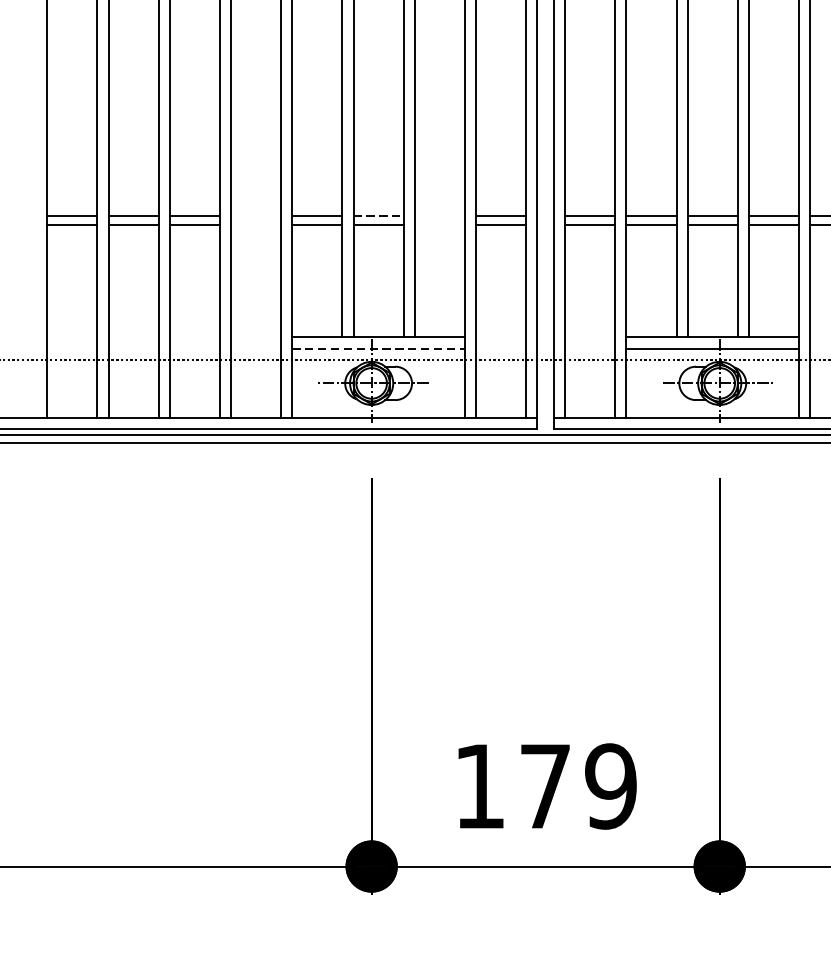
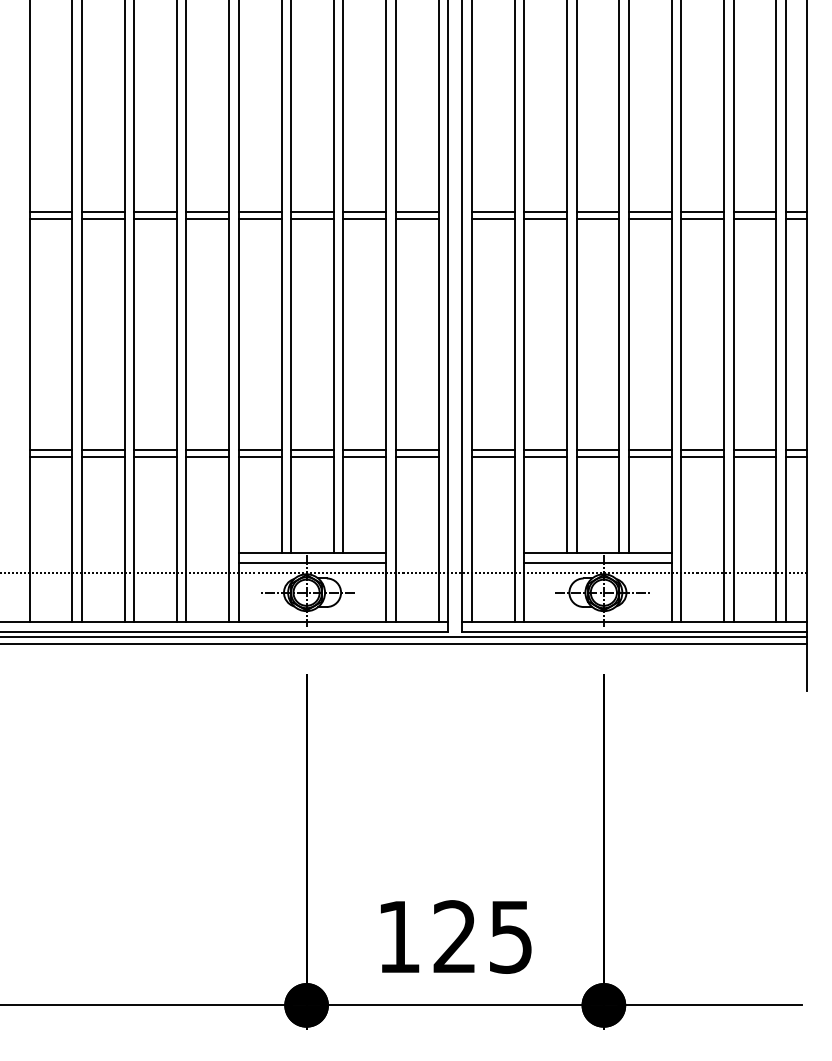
line: (255, 216) -> (207, 450), added
line: (379, 216) -> (313, 450), dashed -> solid
line: (439, 216) -> (364, 450), added
line: (255, 225) -> (207, 457), added
line: (439, 225) -> (364, 457), added
line: (378, 349) -> (312, 563), dashed -> solid
text: (577, 785) -> (482, 936), 179 -> 125

